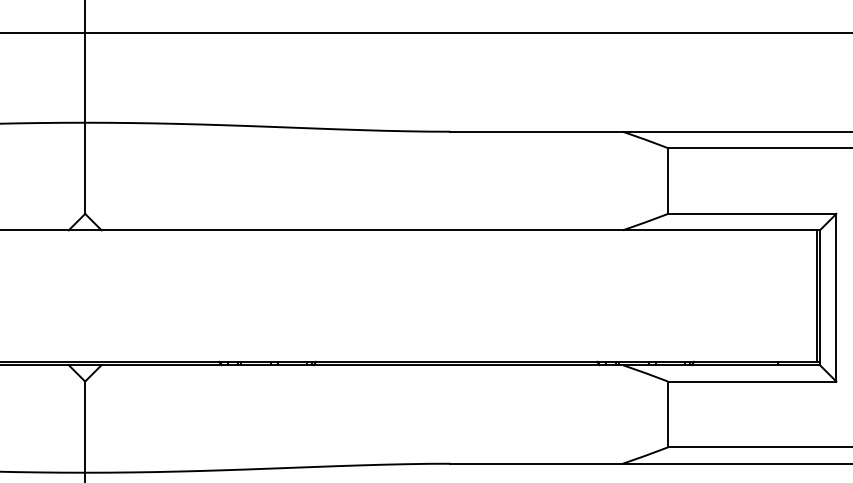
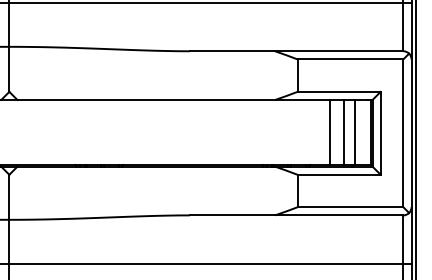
line: (734, 296) -> (330, 132), added
line: (763, 296) -> (344, 132), added
line: (783, 296) -> (354, 132), added

